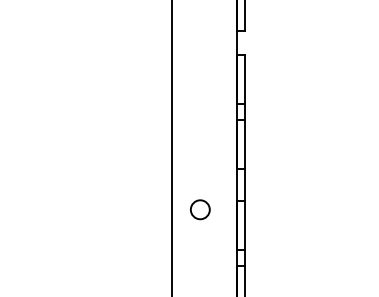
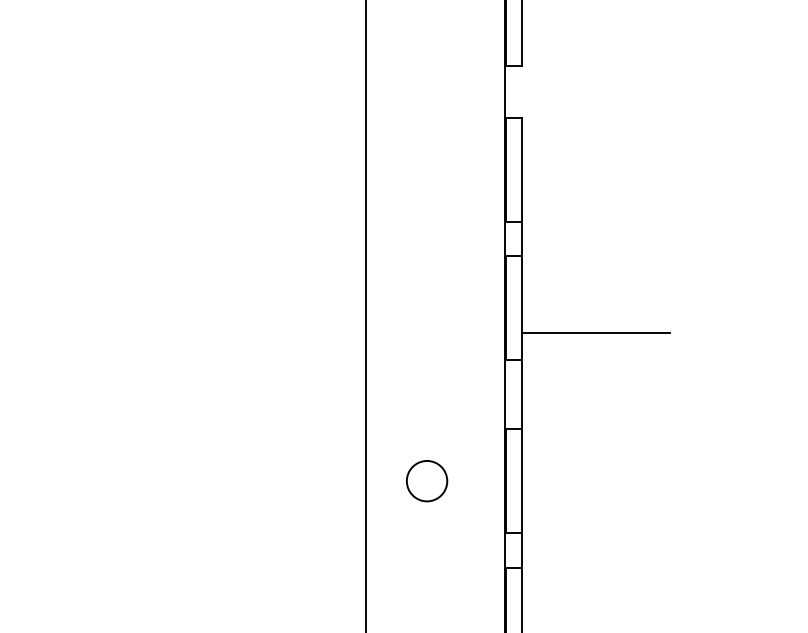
line: (279, 156) -> (595, 333), added
circle: (200, 209) -> (427, 480), moved

